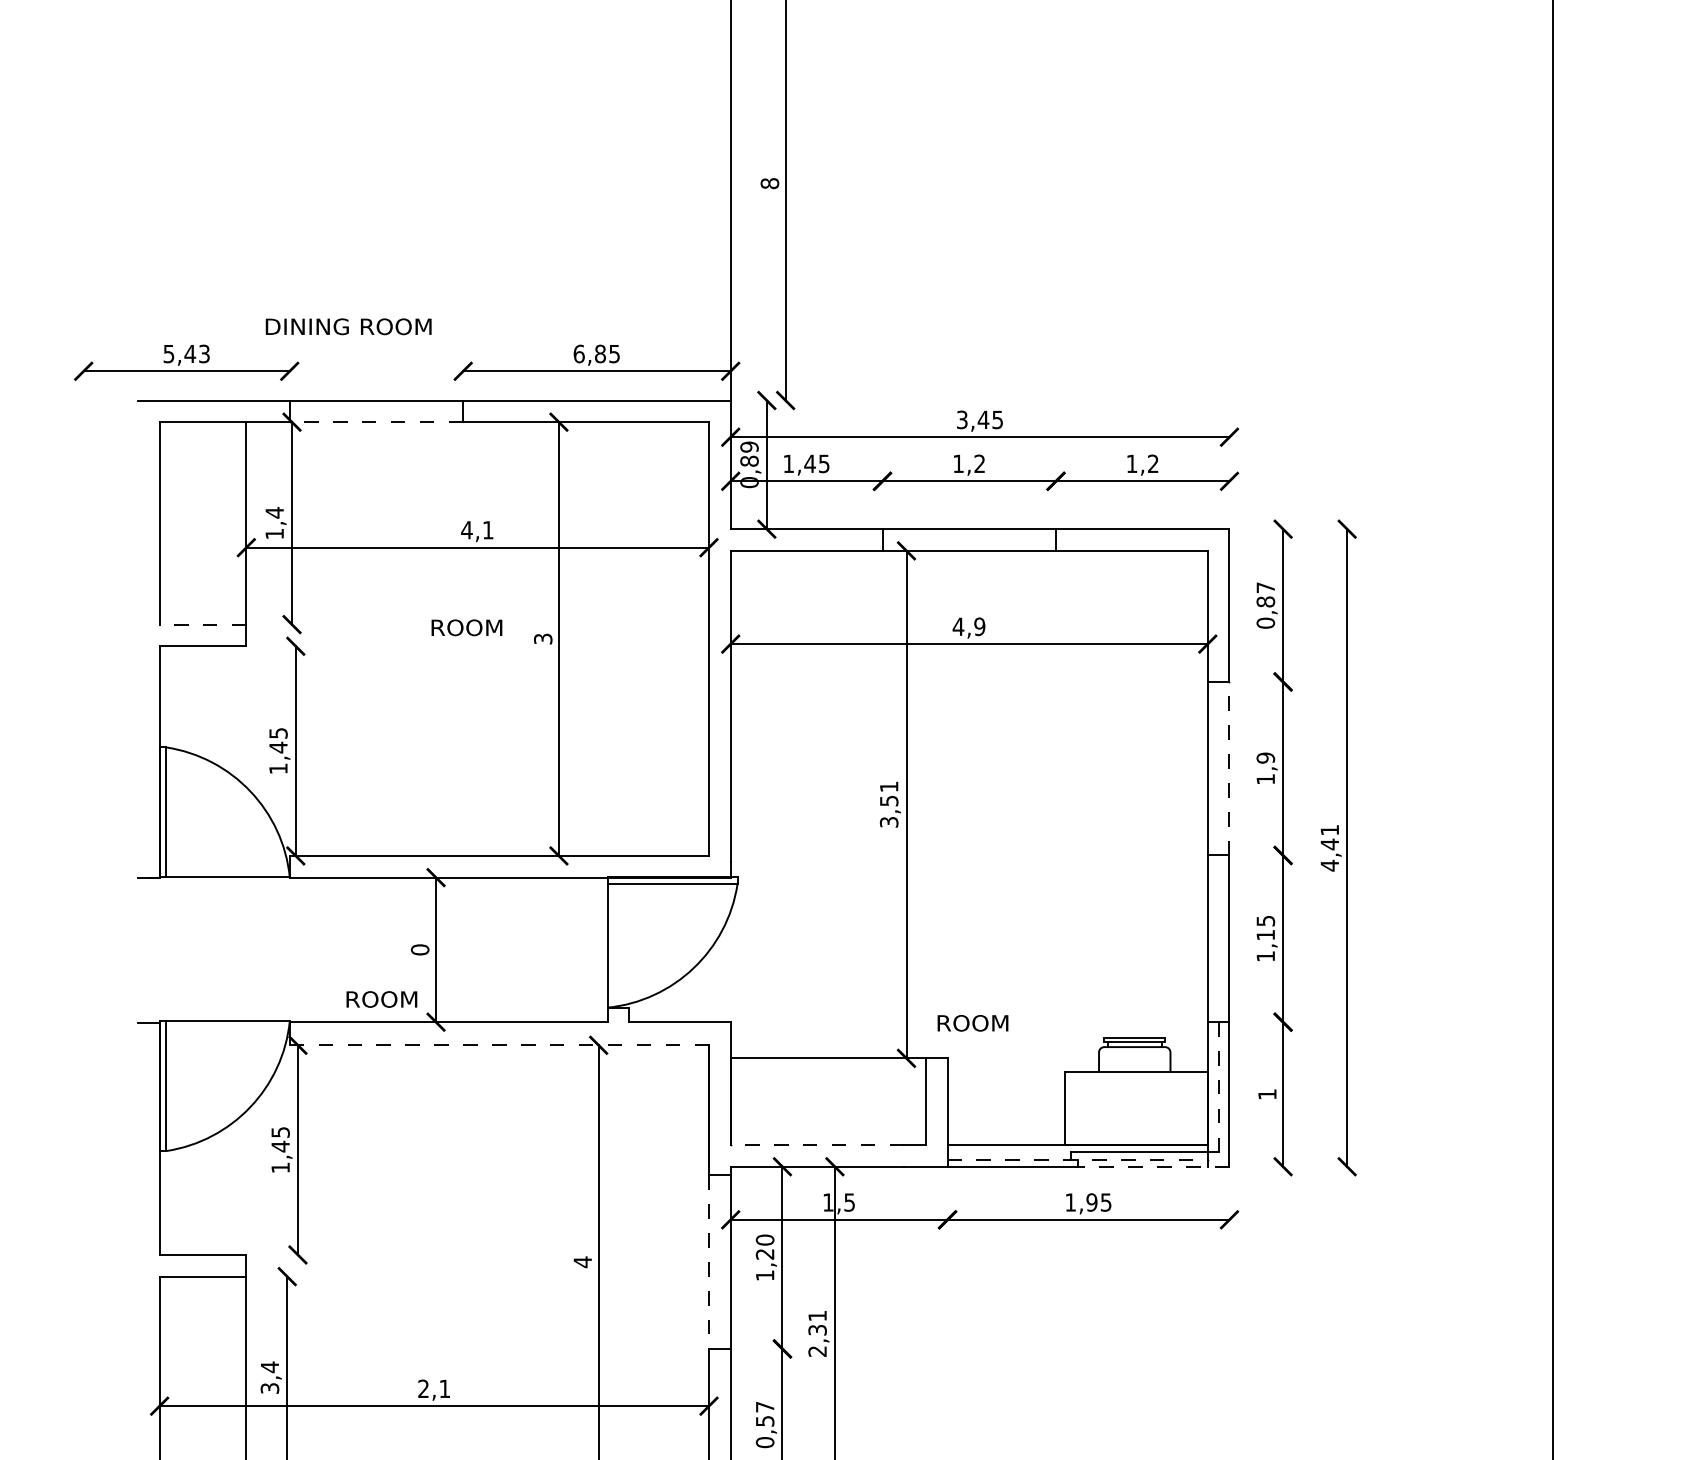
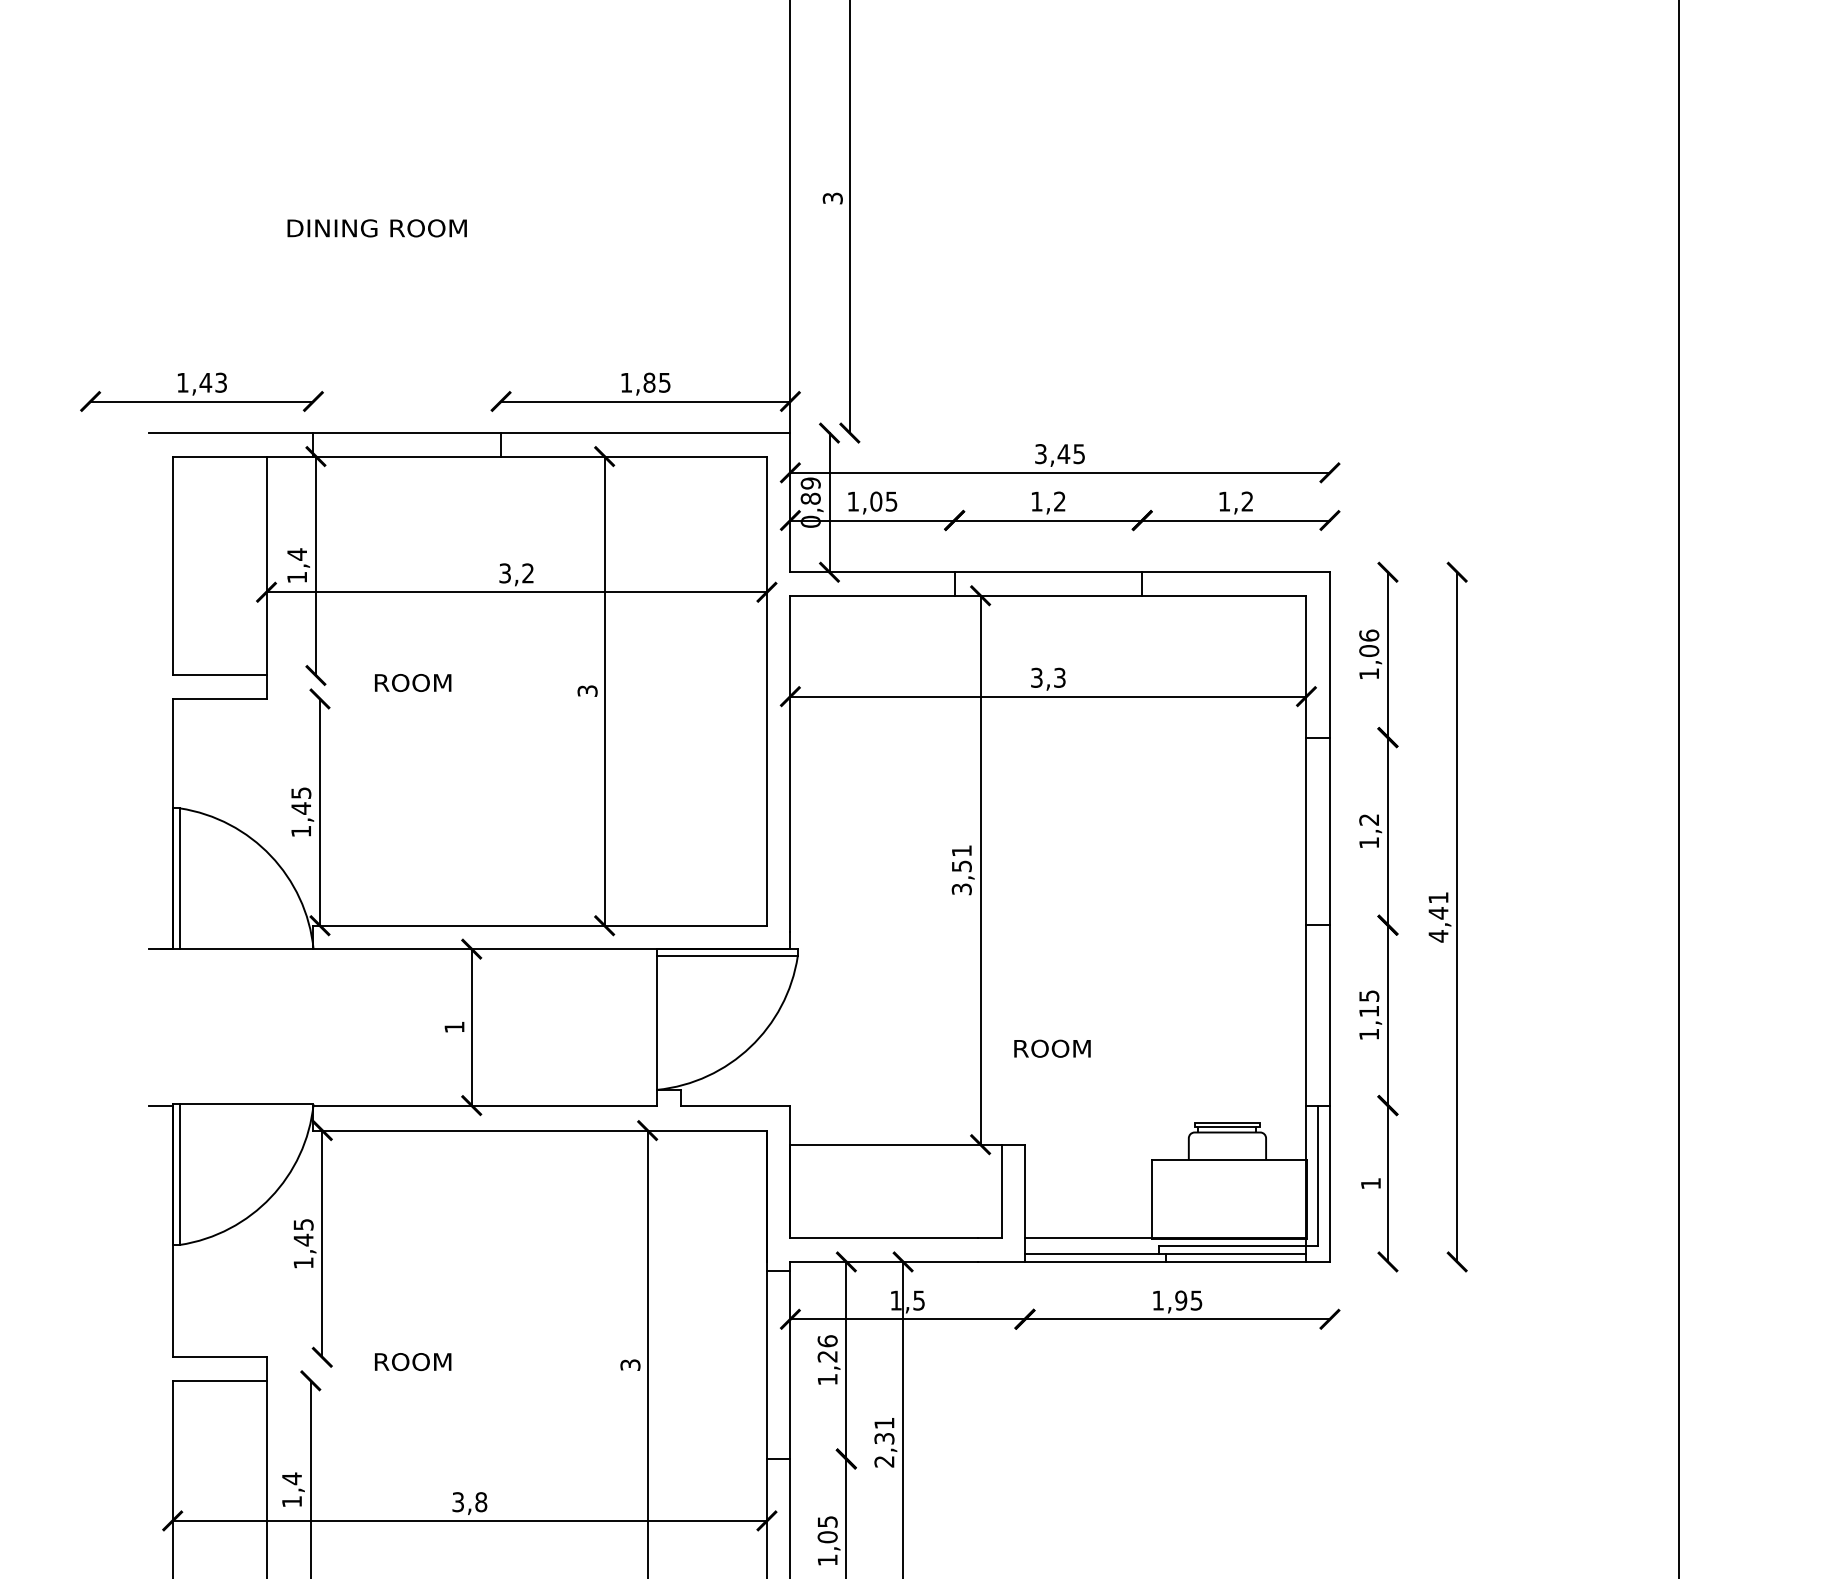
text: (769, 183) -> (832, 198), 8 -> 3
text: (348, 326) -> (376, 228), moved
text: (168, 353) -> (182, 382), 5,43 -> 1,43
text: (579, 353) -> (626, 382), 6,85 -> 1,85
line: (376, 422) -> (407, 456), dashed -> solid
text: (809, 463) -> (875, 501), 1,45 -> 1,05
text: (476, 530) -> (515, 573), 4,1 -> 3,2
text: (1266, 605) -> (1369, 654), 0,87 -> 1,06
line: (202, 624) -> (219, 675), dashed -> solid
text: (968, 626) -> (1047, 677), 4,9 -> 3,3
text: (467, 627) -> (413, 682), moved
text: (1266, 757) -> (1369, 819), 1,9 -> 1,2
line: (1229, 768) -> (1329, 831), dashed -> solid
text: (420, 950) -> (454, 1027), 0 -> 1
text: (382, 999) -> (413, 1362), moved
text: (972, 1023) -> (1052, 1048), moved
line: (499, 1045) -> (540, 1130), dashed -> solid
line: (1218, 1087) -> (1318, 1176), dashed -> solid
line: (817, 1145) -> (884, 1238), dashed -> solid
line: (1077, 1159) -> (1165, 1254), dashed -> solid
line: (1153, 1166) -> (1247, 1261), dashed -> solid
text: (764, 1240) -> (827, 1341), 1,20 -> 1,26
text: (582, 1261) -> (630, 1364), 4 -> 3
line: (708, 1262) -> (766, 1365), dashed -> solid
text: (270, 1388) -> (292, 1501), 3,4 -> 1,4
text: (434, 1389) -> (469, 1502), 2,1 -> 3,8
text: (764, 1425) -> (827, 1541), 0,57 -> 1,05

